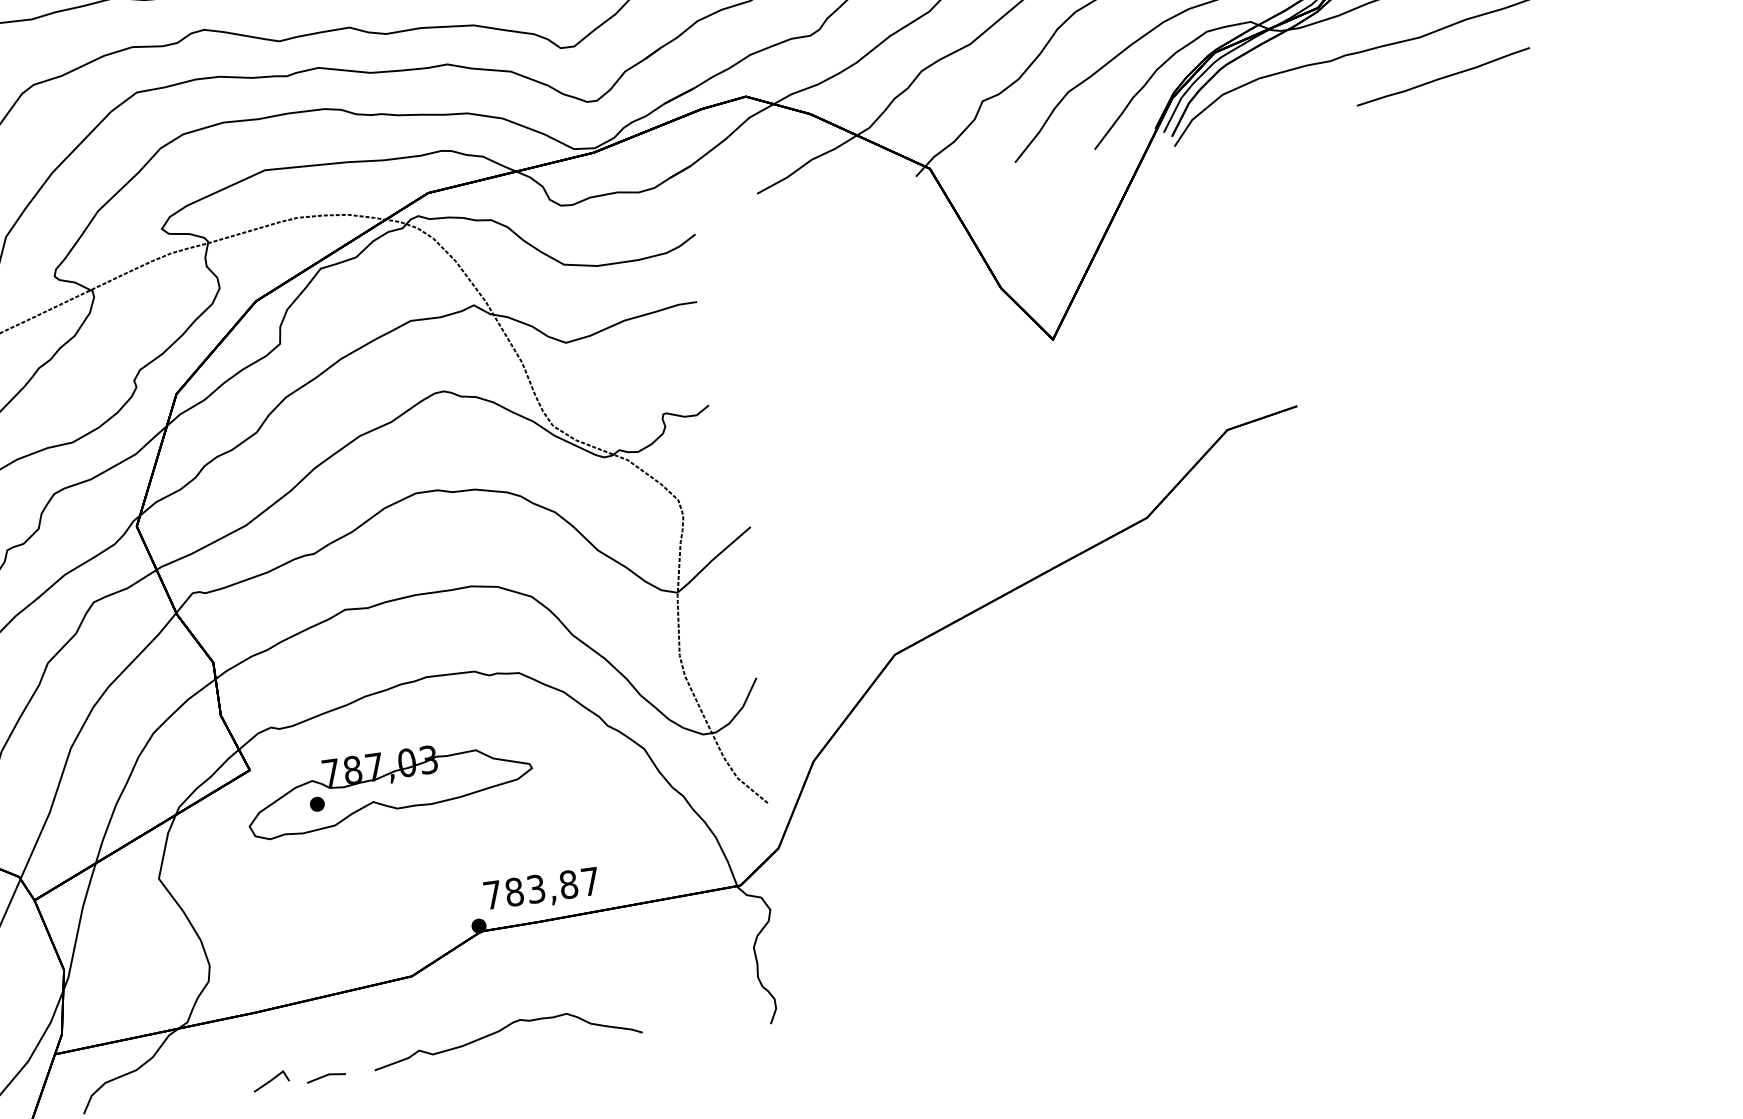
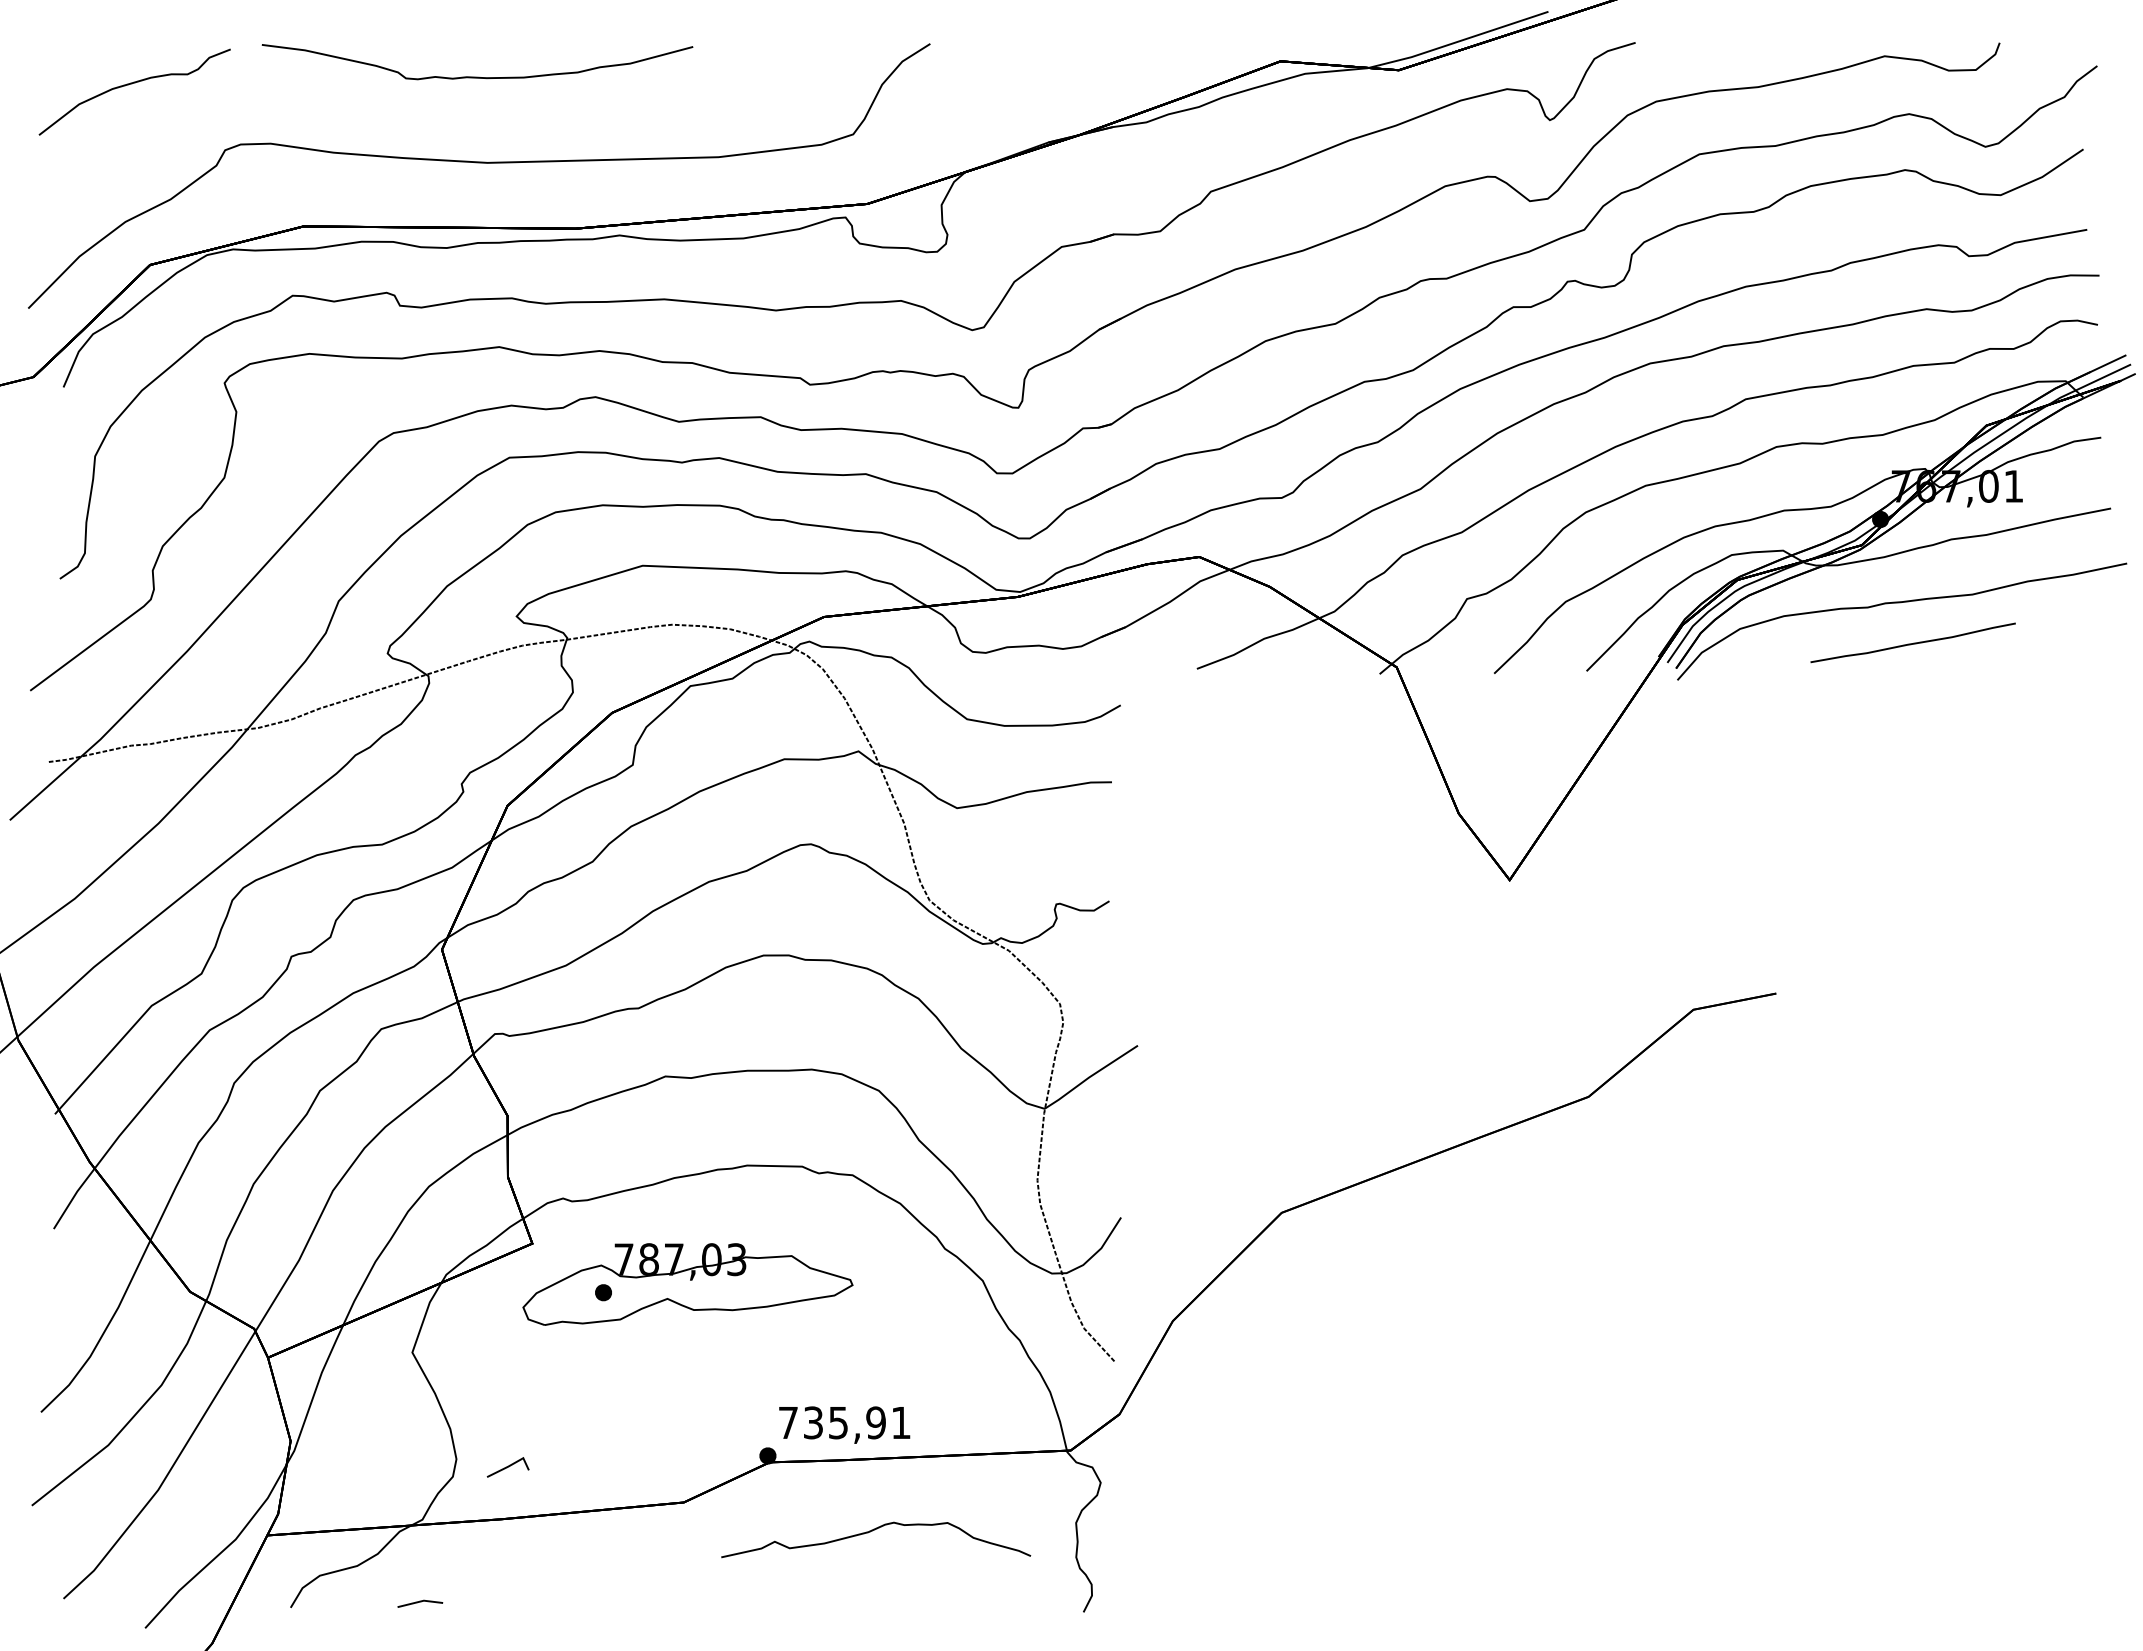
curve: (1443, 76) -> (1913, 642), moved
text: (551, 886) -> (856, 1422), 783,87 -> 735,91
curve: (502, 1030) -> (872, 1531), moved
line: (326, 1076) -> (420, 1602), moved
line: (270, 1081) -> (507, 1467), moved

